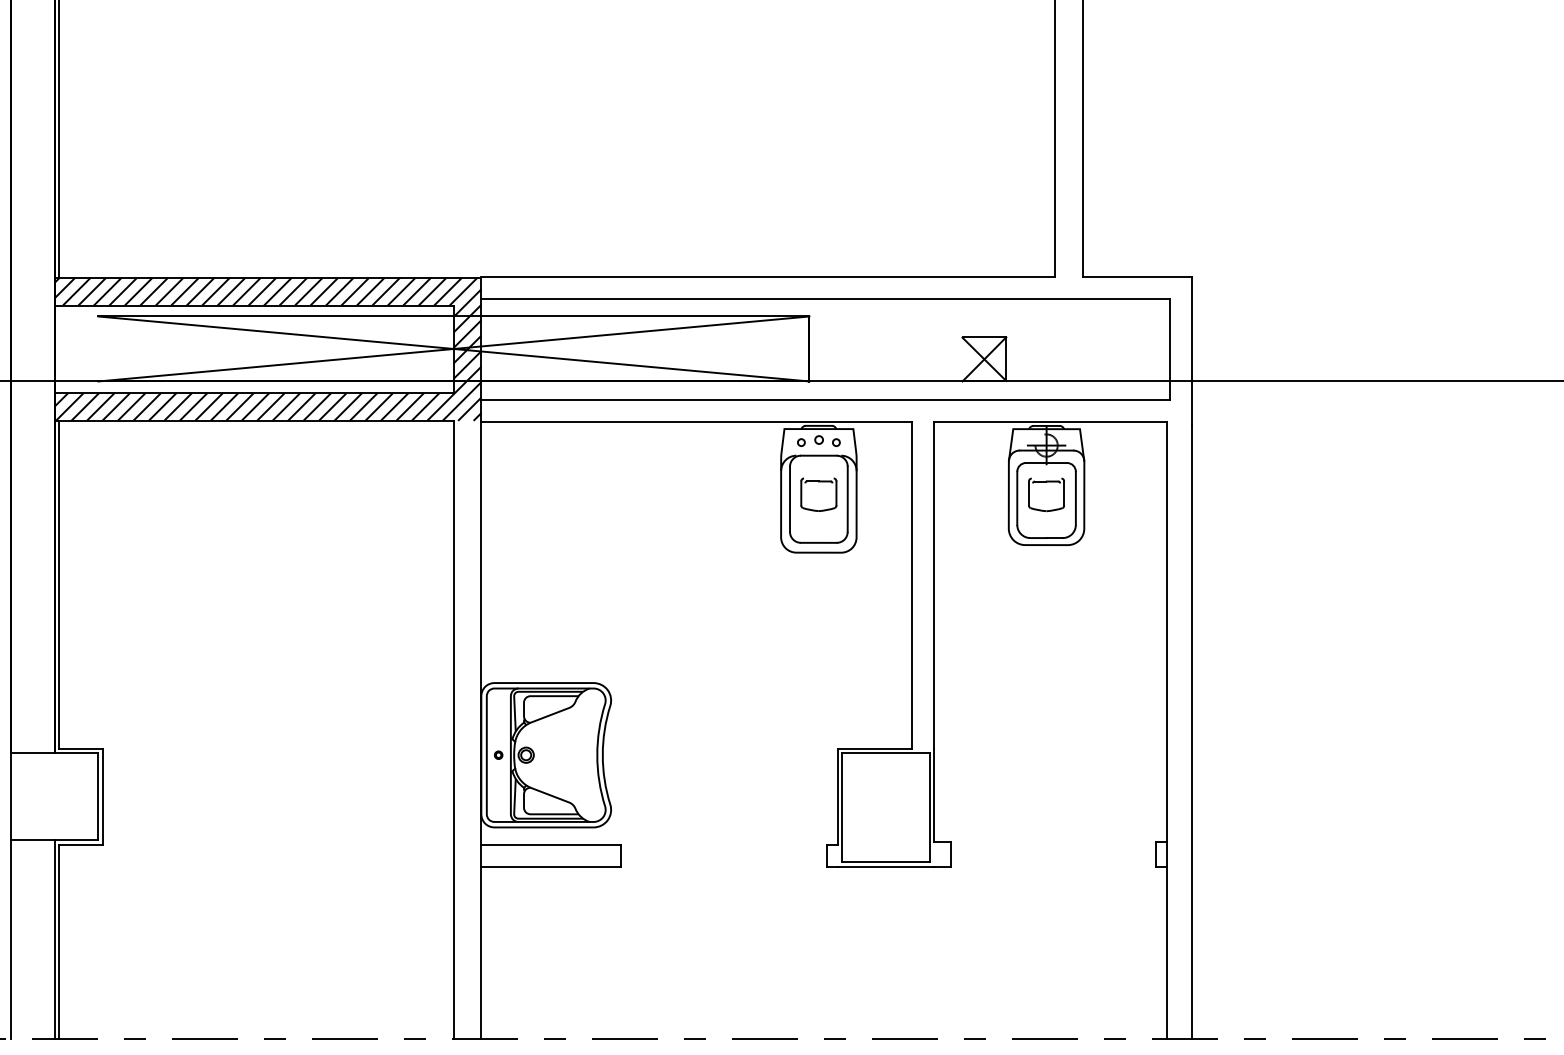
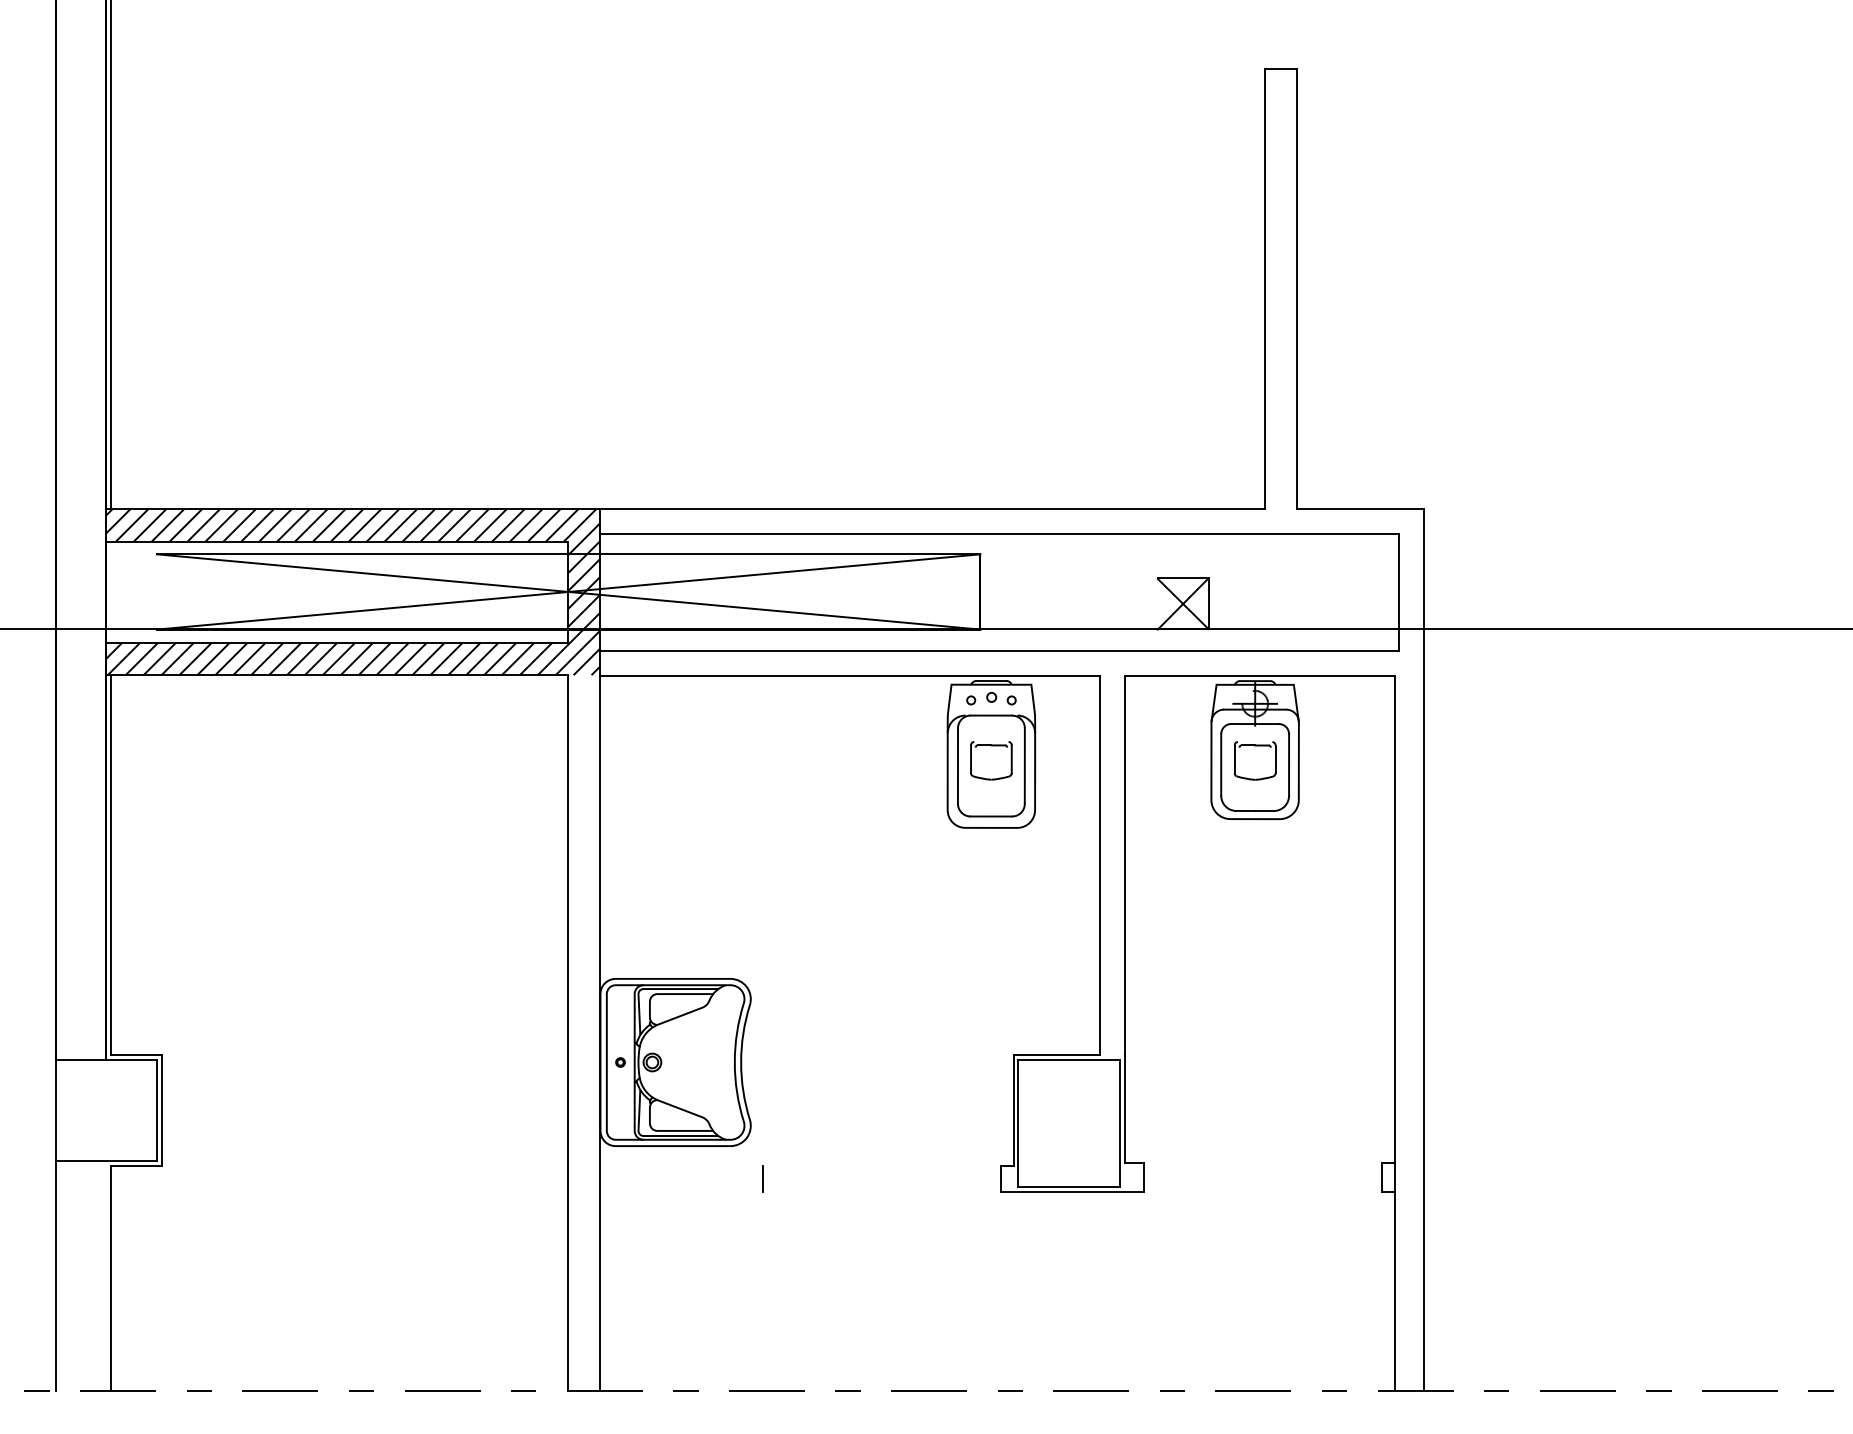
line: (551, 845) -> (681, 1166), removed
line: (551, 866) -> (681, 1191), removed
line: (54, 939) -> (106, 1275), removed

